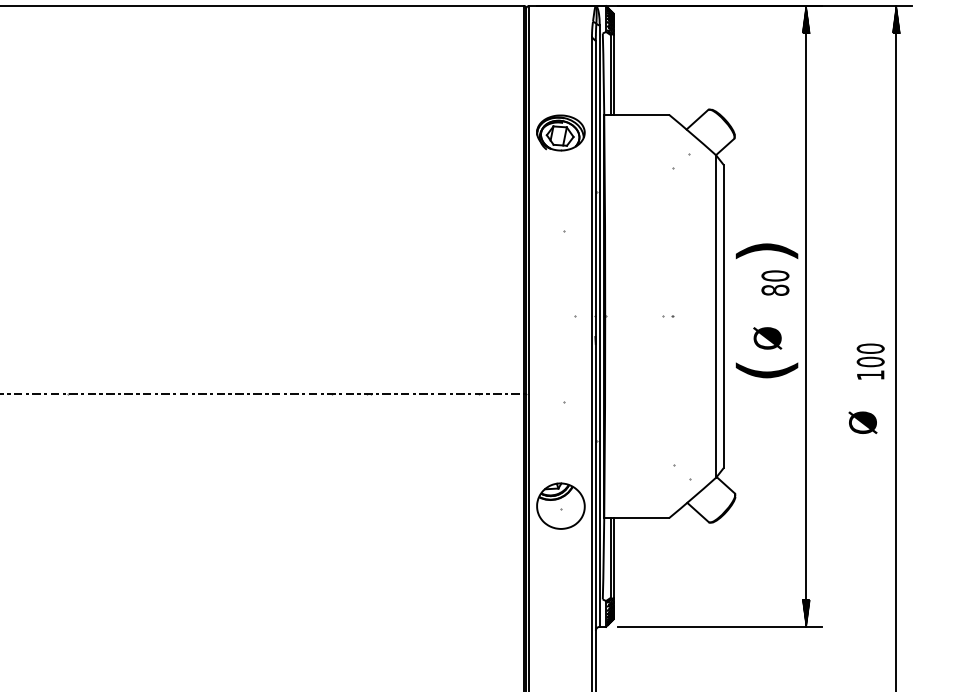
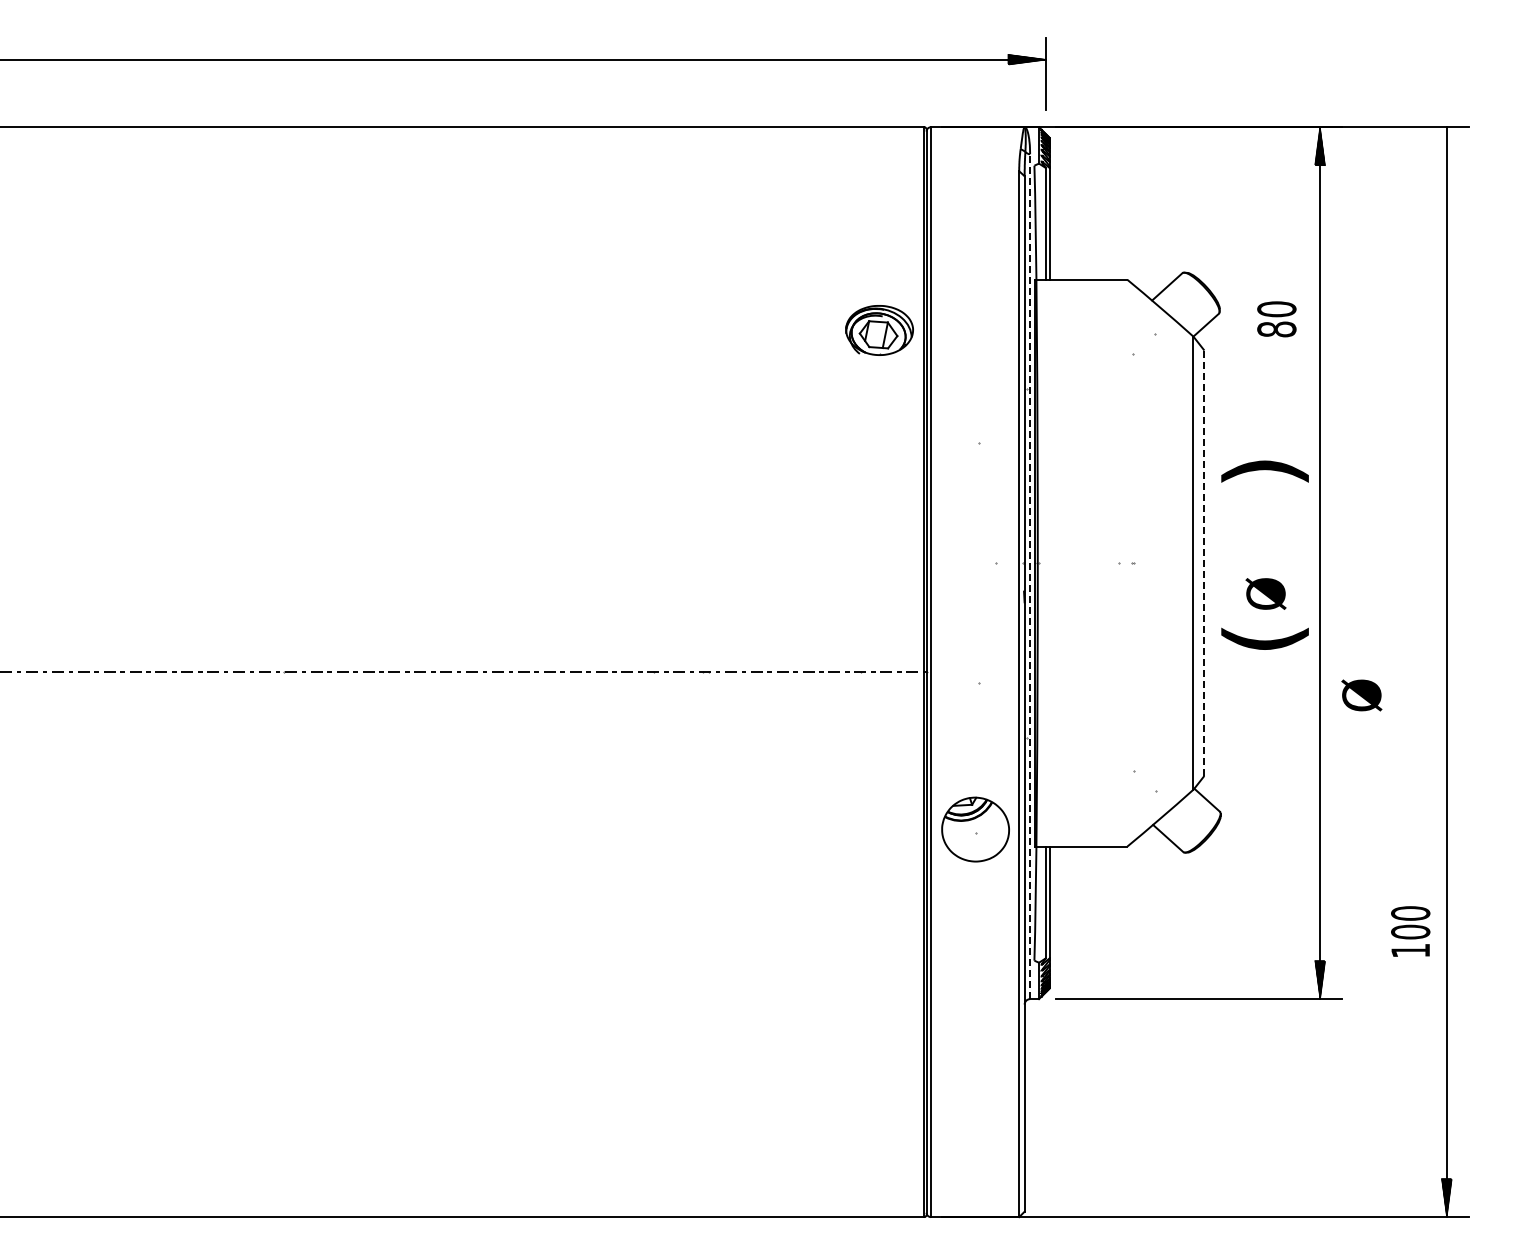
hatch: (896, 19) -> (1446, 146), removed
part: (560, 133) -> (879, 330), moved
text: (775, 283) -> (1276, 319), moved
line: (723, 316) -> (1204, 563), solid -> dashed
line: (600, 325) -> (1030, 576), solid -> dashed
text: (870, 361) -> (1410, 931), moved
text: (862, 422) -> (1361, 695), moved

